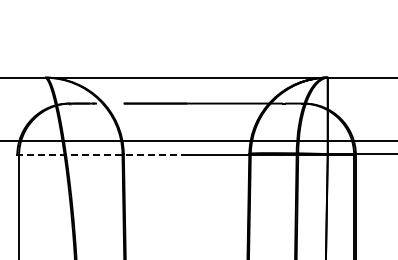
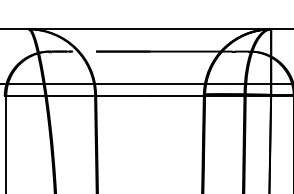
line: (102, 155) -> (77, 96), dashed -> solid

